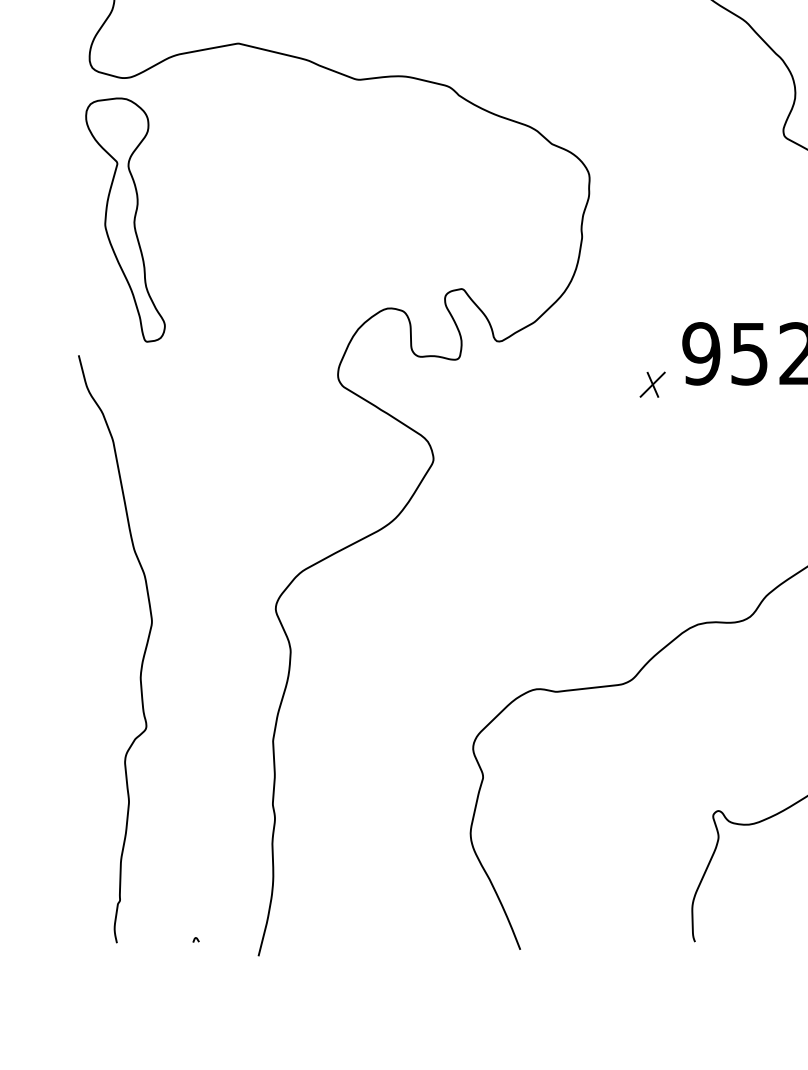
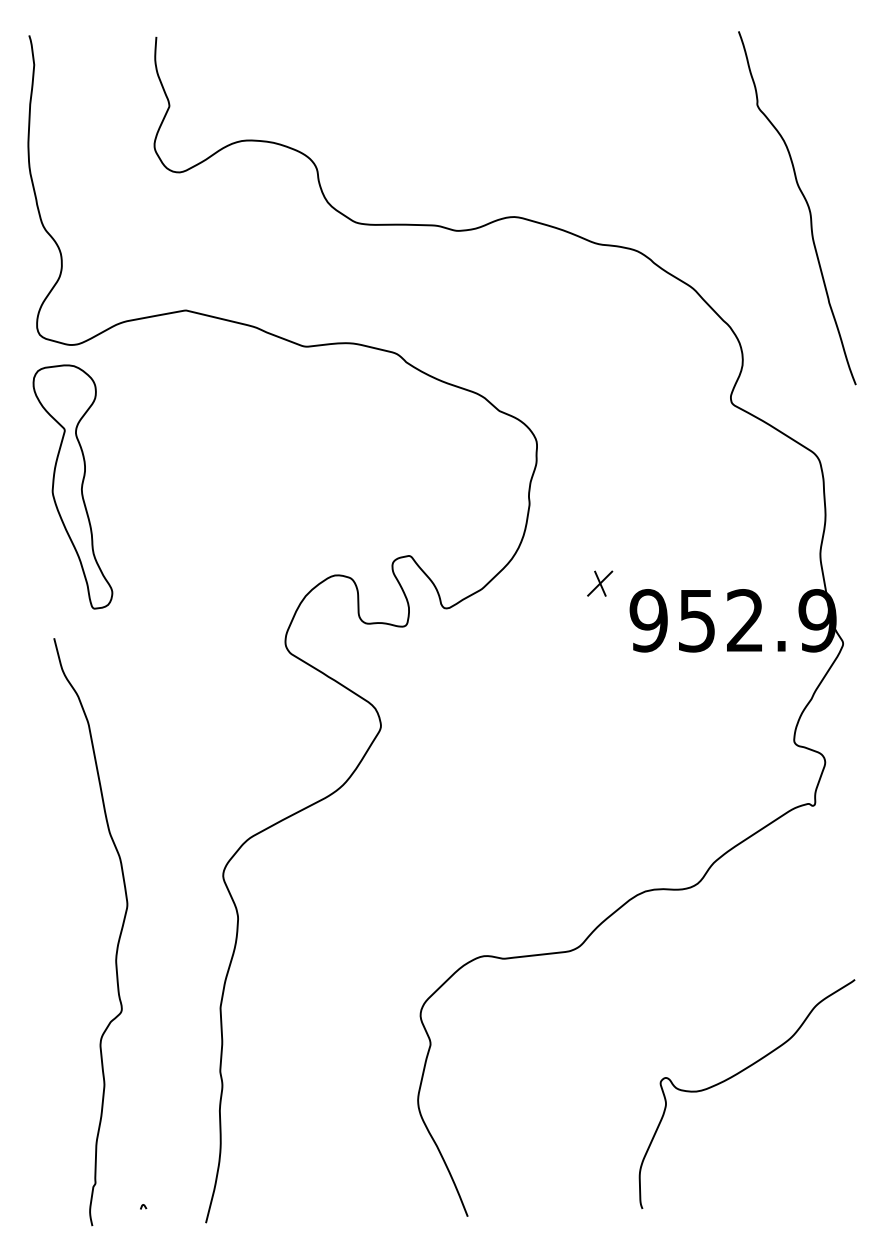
part: (653, 384) -> (600, 583), moved
curve: (143, 655) -> (118, 938), moved

